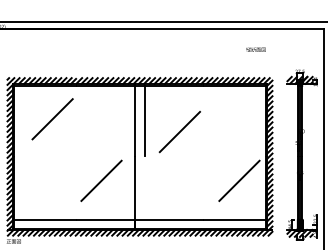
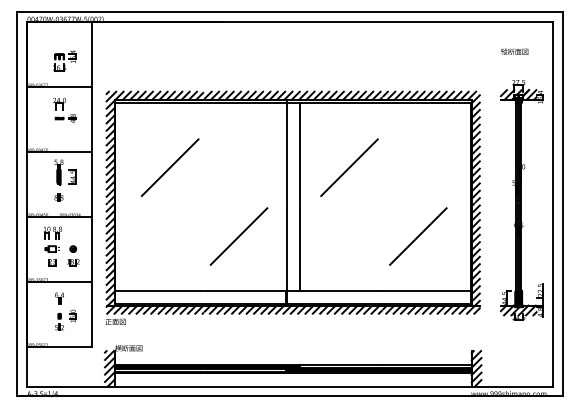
text: (255, 49) -> (514, 51), moved
line: (52, 119) -> (170, 167), moved
line: (239, 180) -> (418, 236), moved
line: (144, 188) -> (299, 247), added

